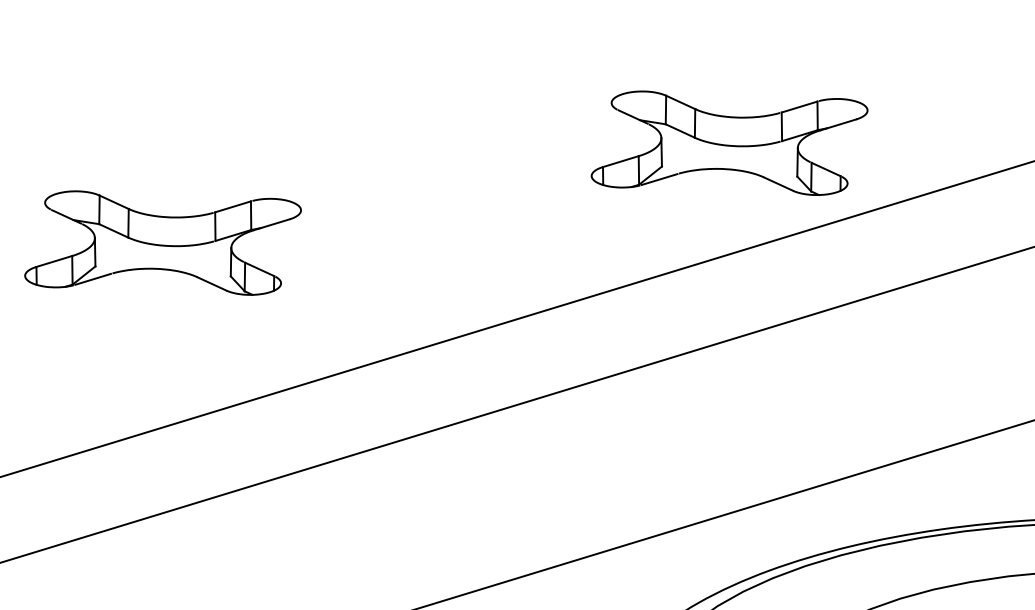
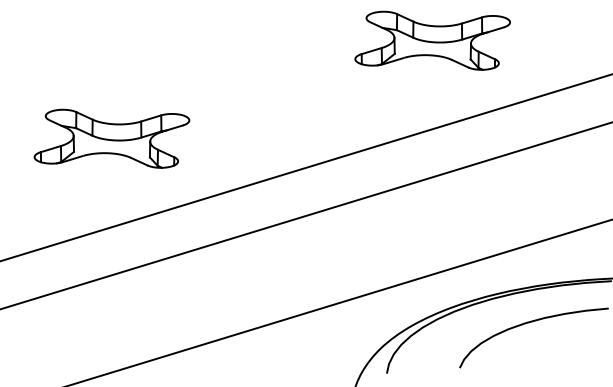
part: (729, 142) -> (432, 40), moved
part: (162, 242) -> (111, 138), moved

